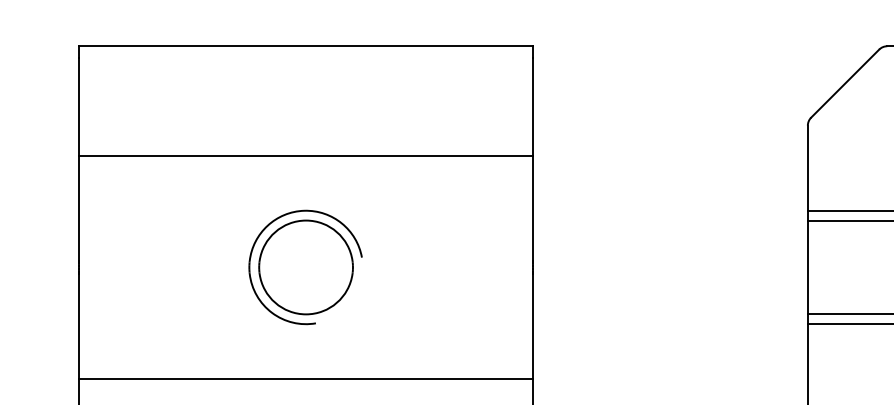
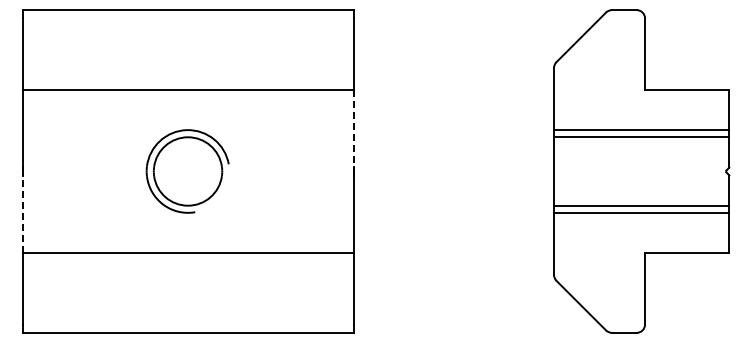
line: (532, 209) -> (353, 129), solid -> dashed
line: (79, 325) -> (22, 213), solid -> dashed

